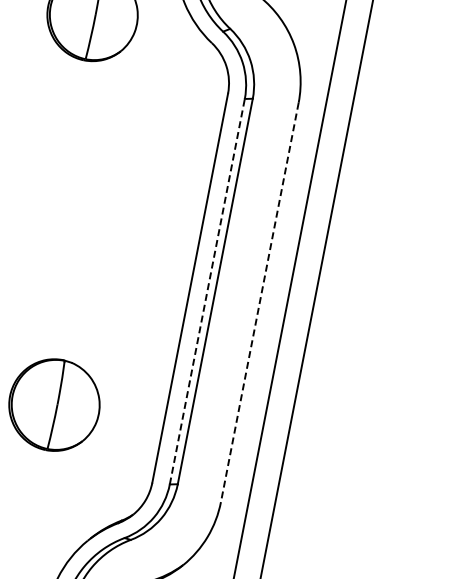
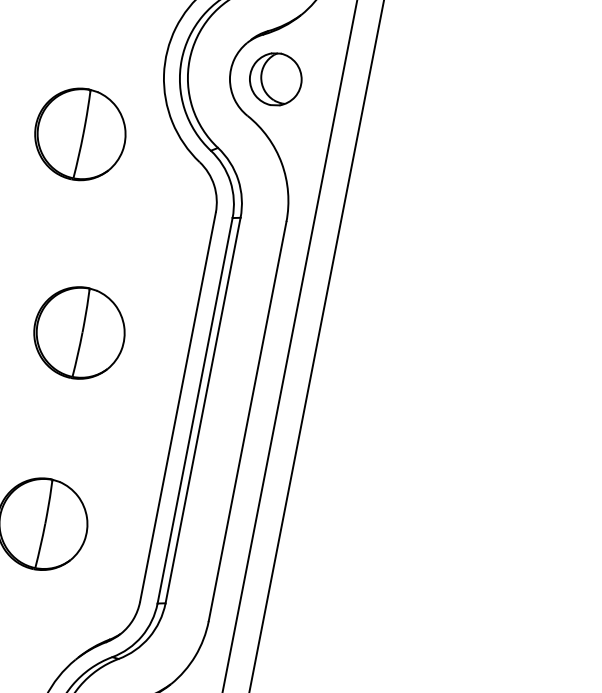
part: (91, 213) -> (79, 332), added
line: (207, 291) -> (195, 410), dashed -> solid
line: (259, 302) -> (247, 421), dashed -> solid

